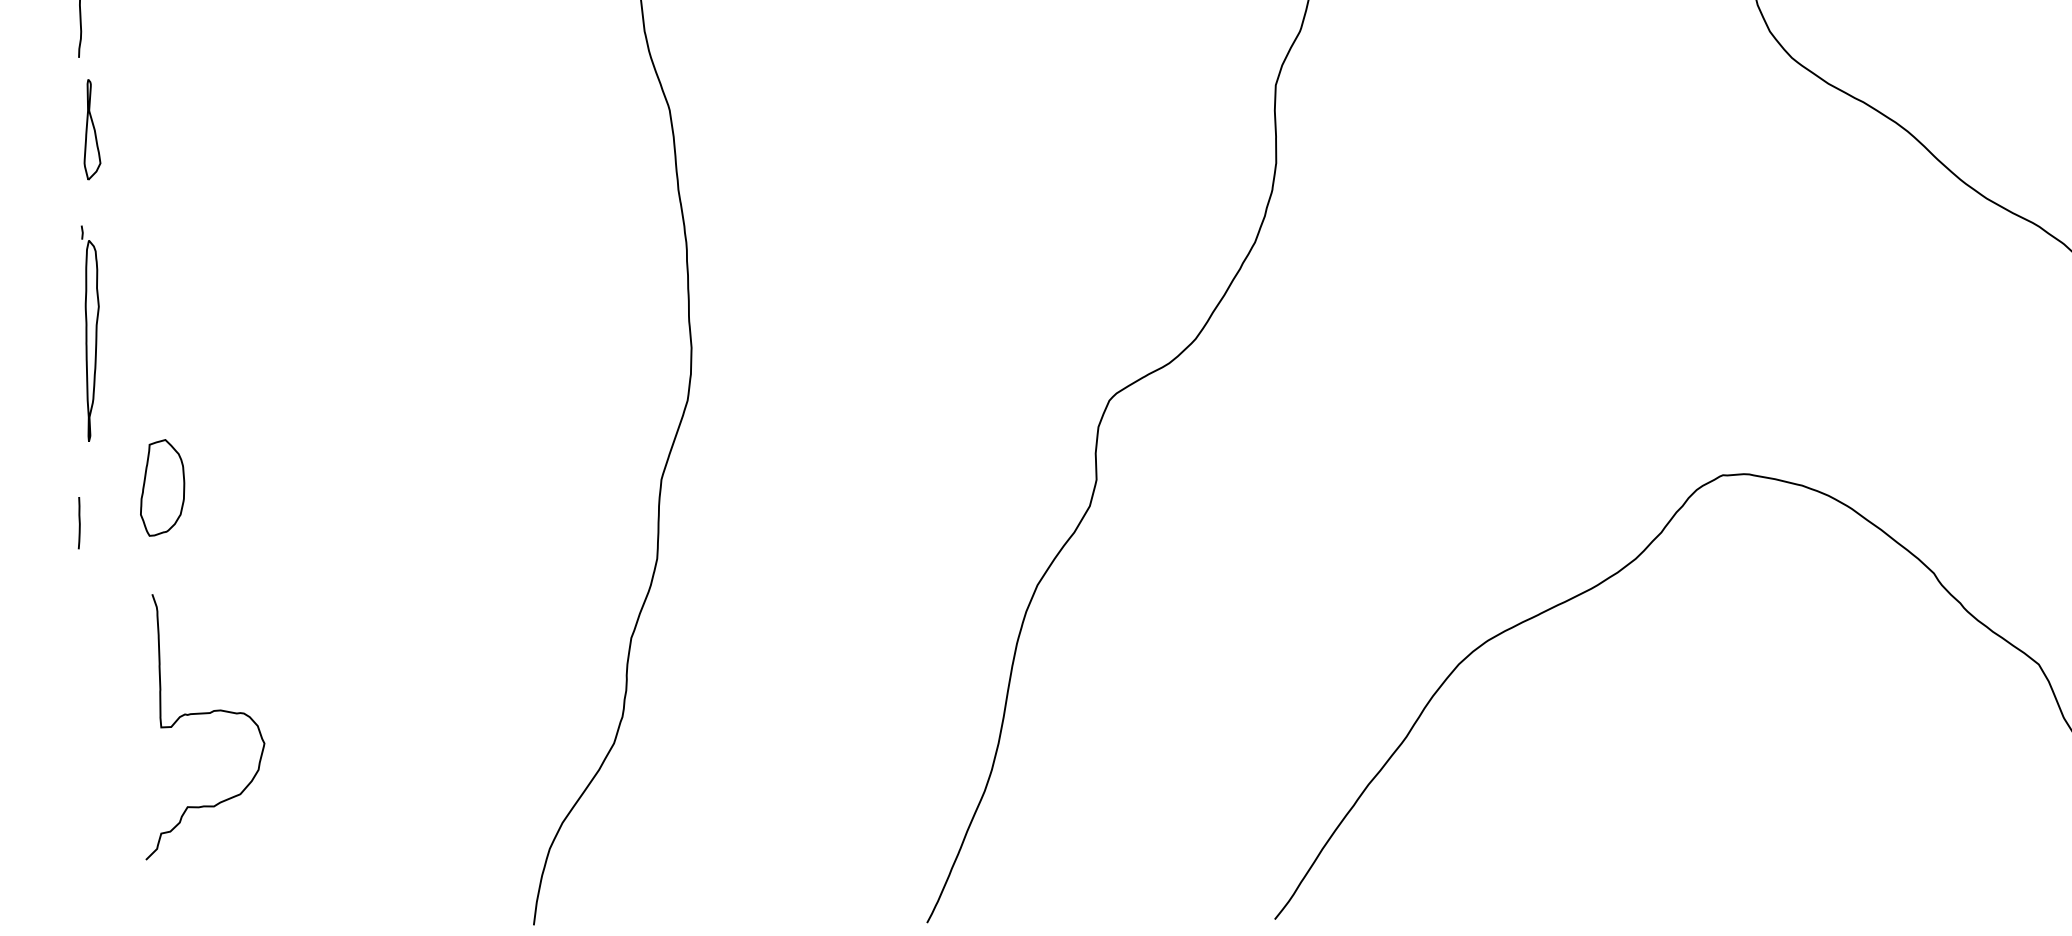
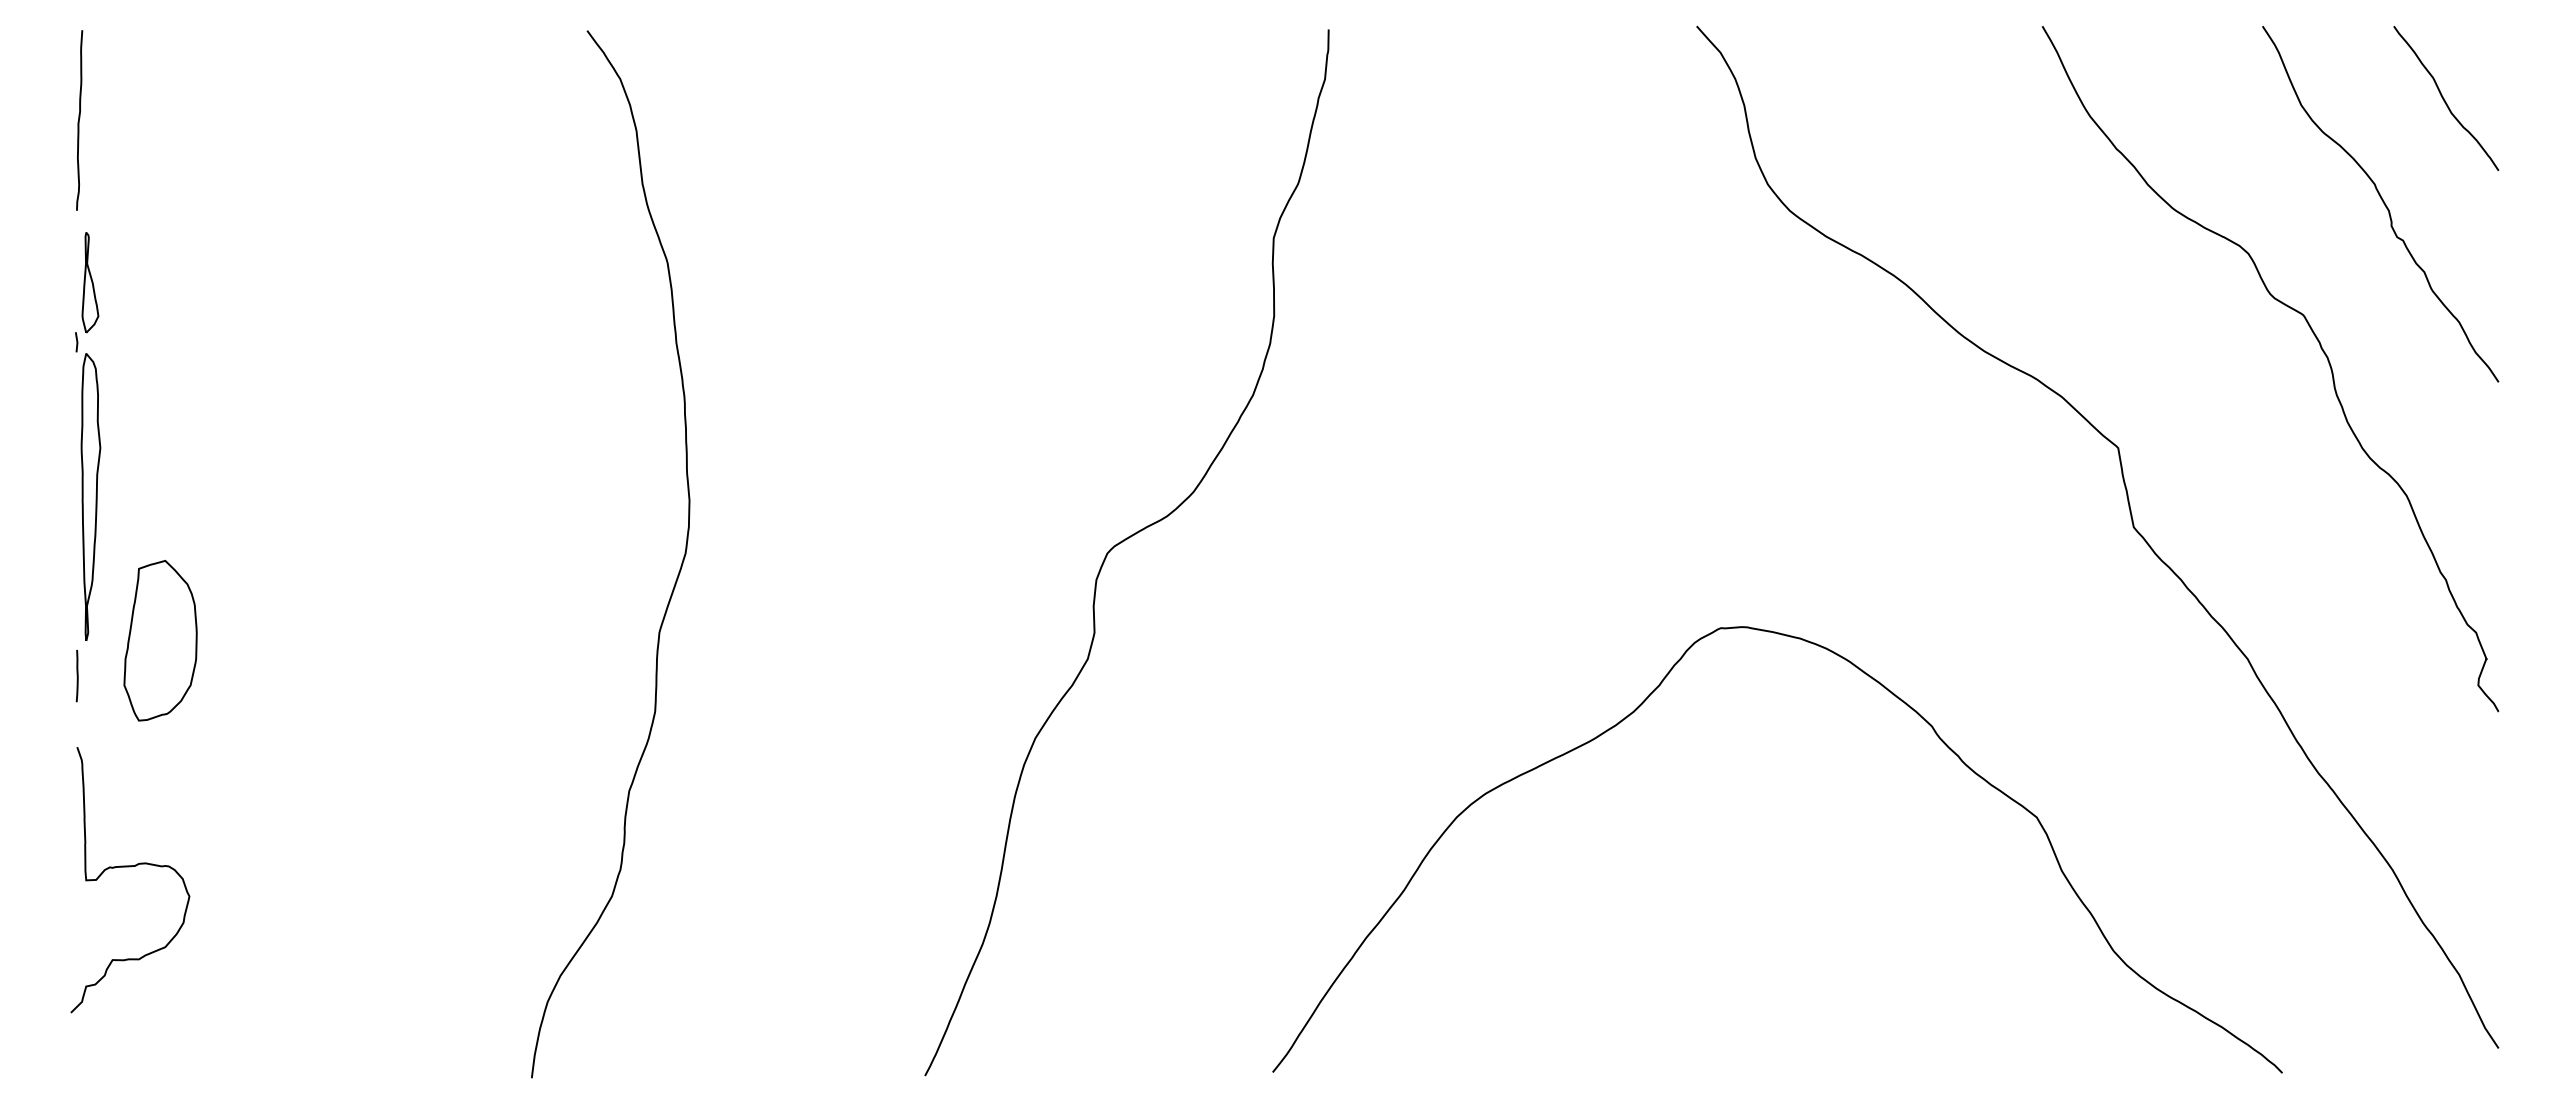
part: (90, 333) -> (88, 486), size x1.43
part: (162, 487) -> (160, 640), size x1.67
curve: (205, 714) -> (130, 867), moved

